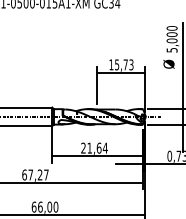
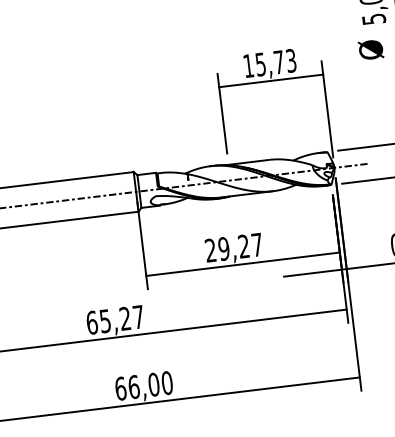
text: (97, 147) -> (240, 245), 21,64 -> 29,27
text: (30, 174) -> (104, 320), 67,27 -> 65,27

